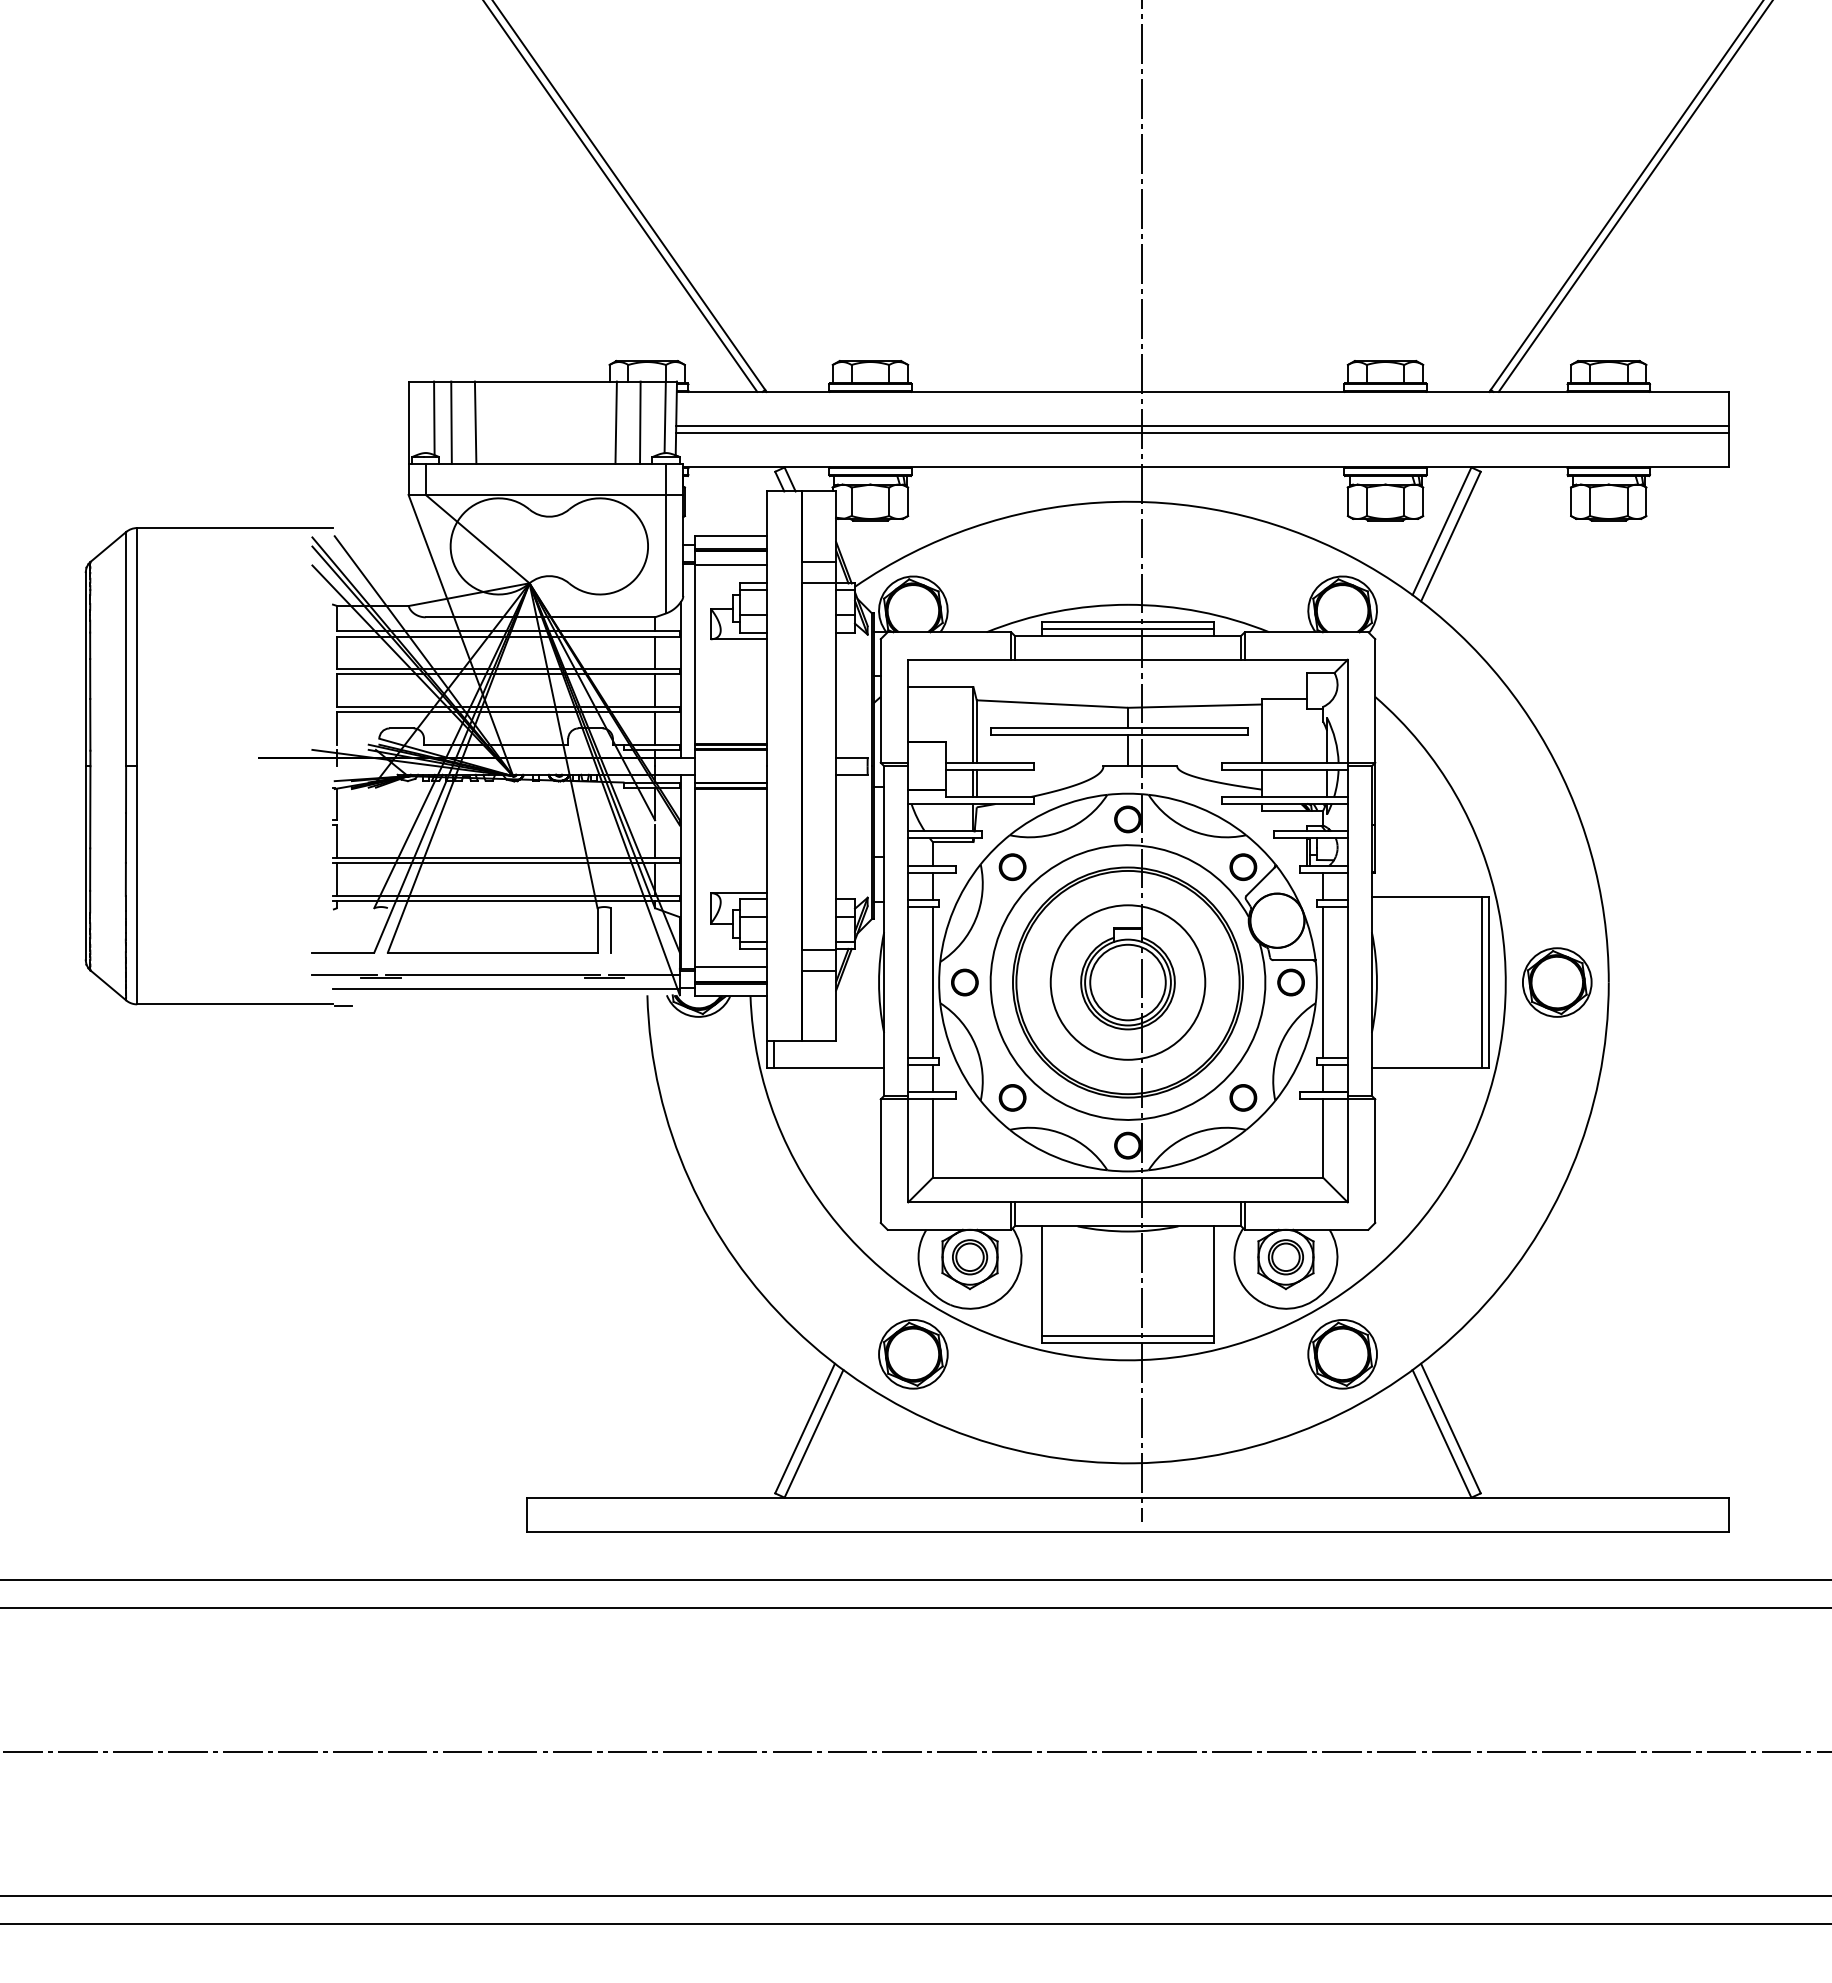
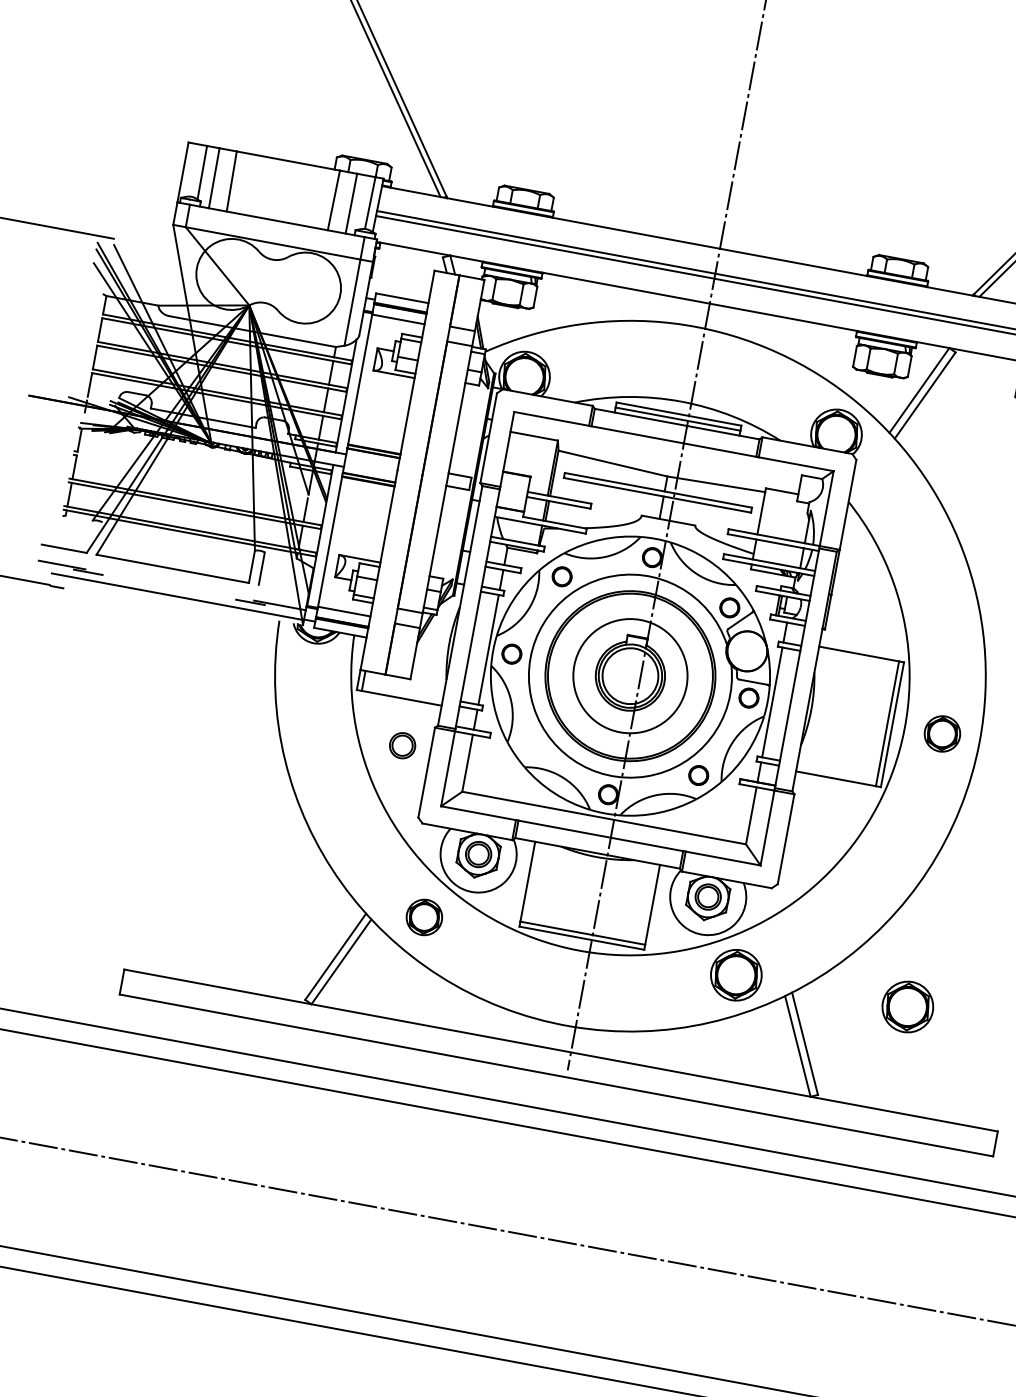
line: (492, 974) -> (169, 584), removed
part: (1557, 982) -> (942, 733), size x0.7
part: (1012, 1097) -> (531, 744), removed
part: (842, 1131) -> (402, 745), added
part: (913, 1354) -> (424, 917), size x0.7
part: (1578, 1354) -> (907, 1007), added

